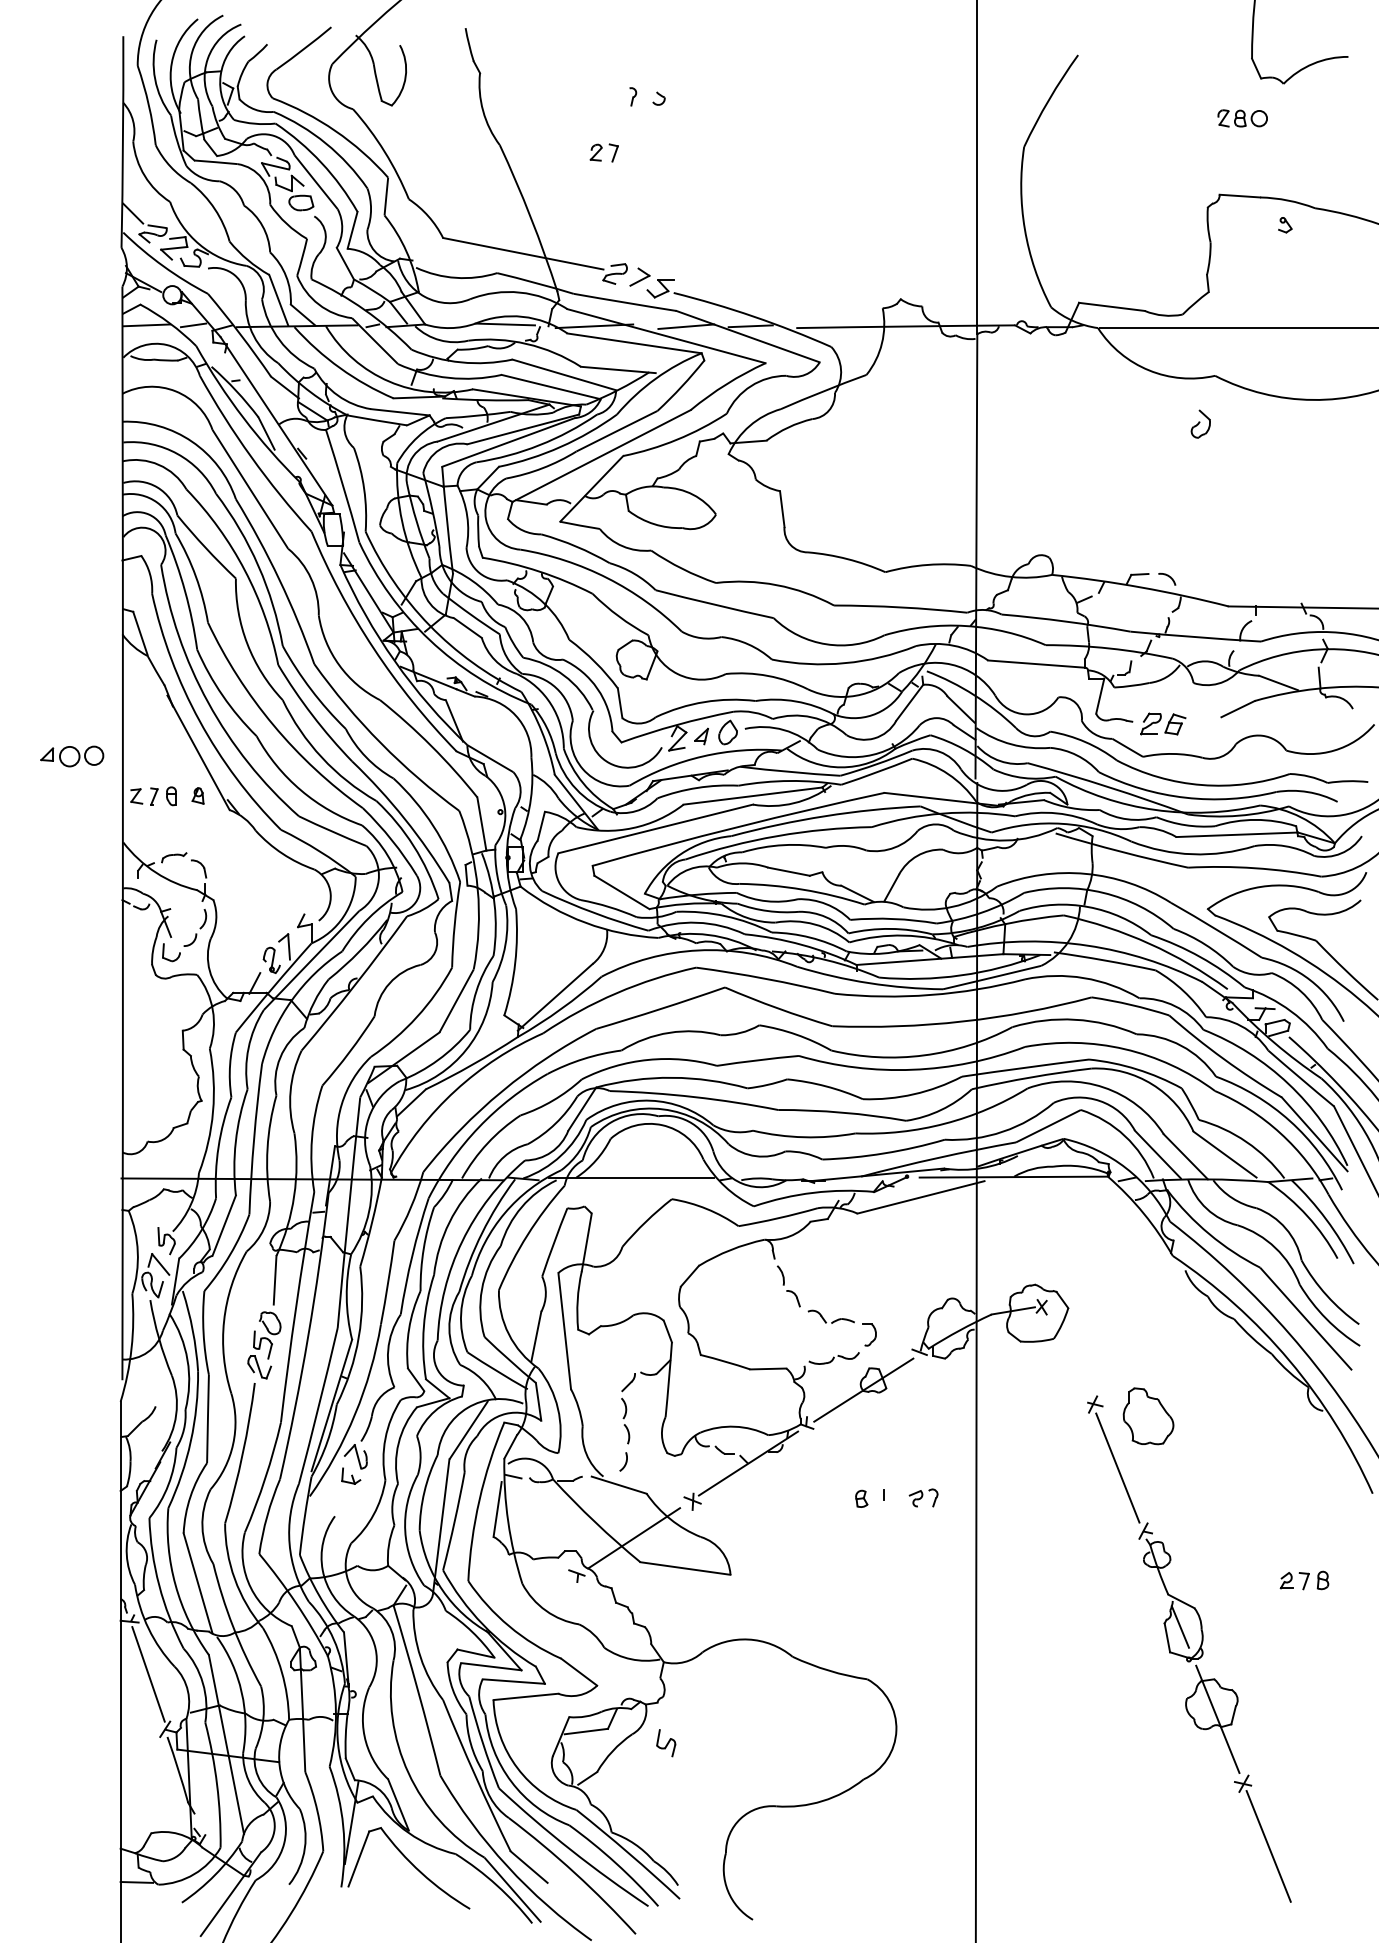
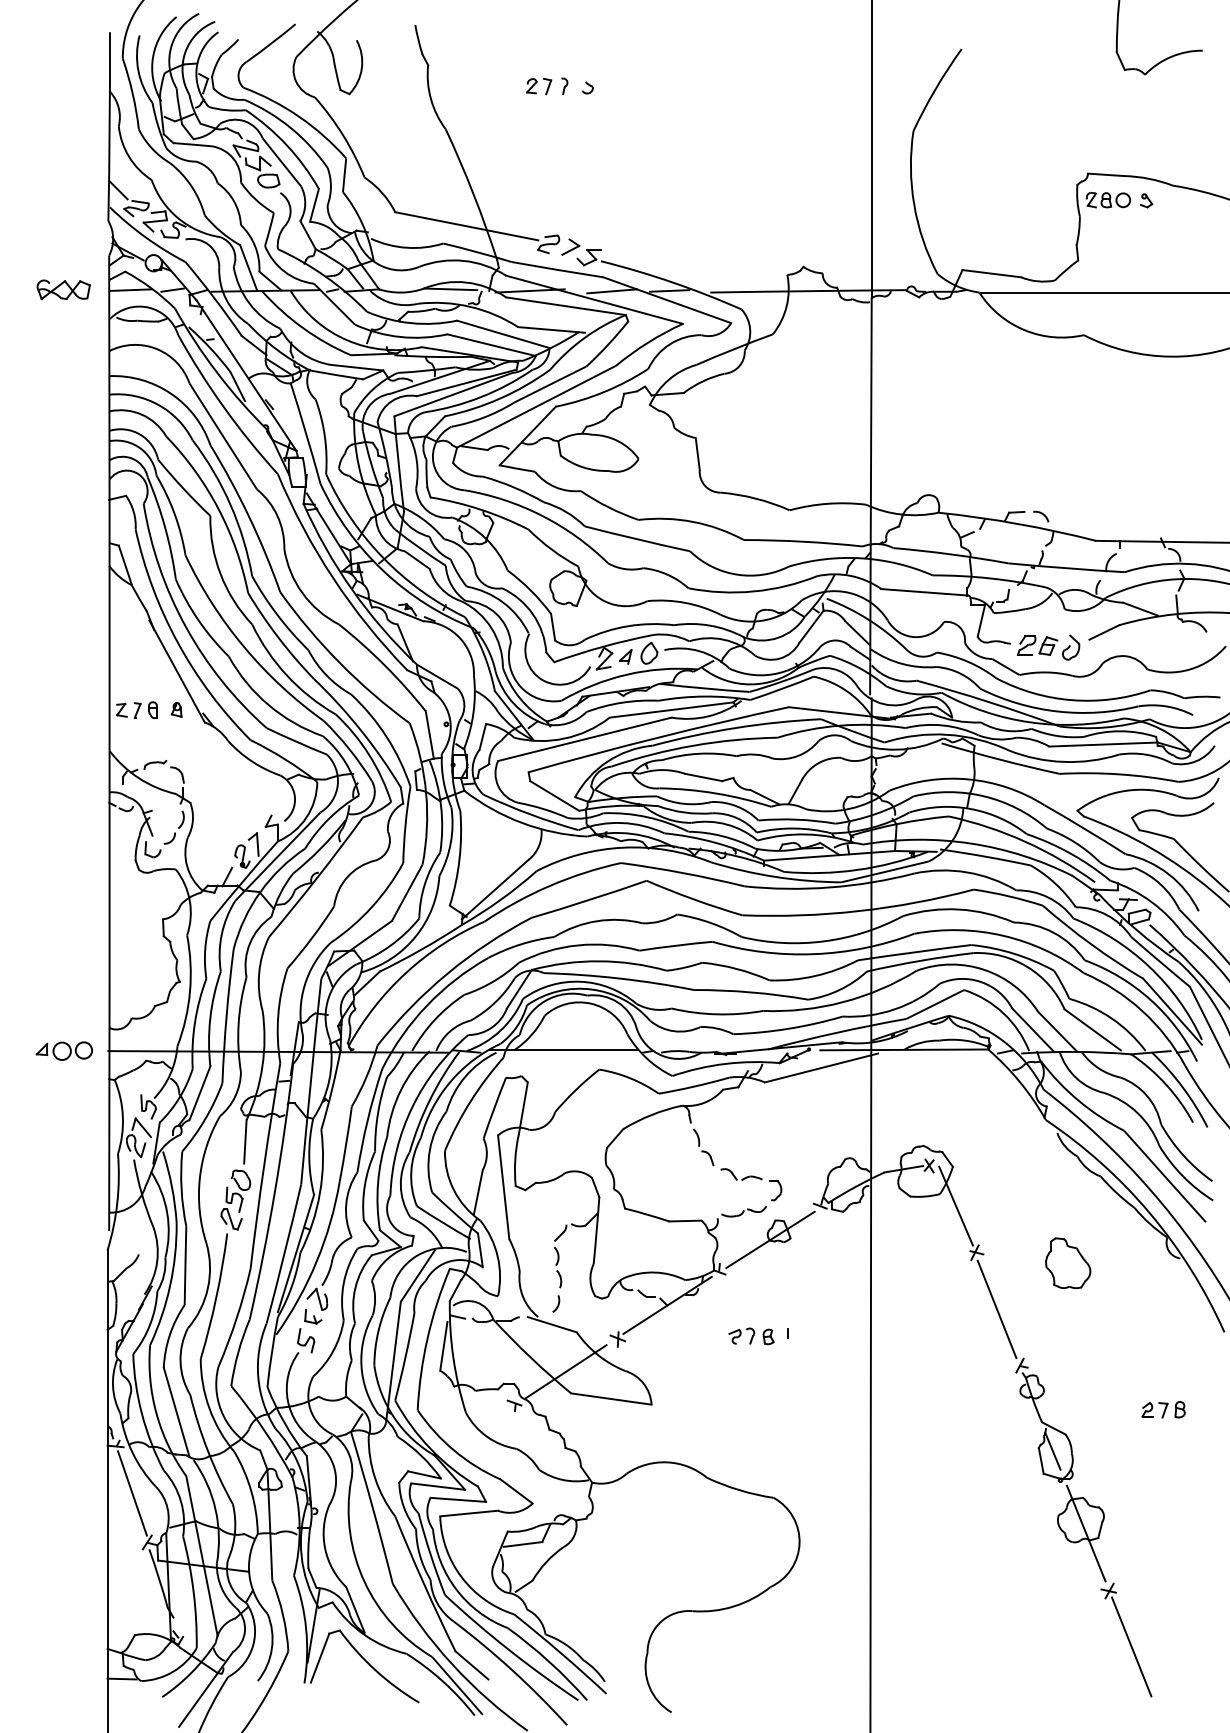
part: (1242, 118) -> (1108, 200), moved
part: (603, 152) -> (538, 86), moved
part: (71, 324) -> (63, 289), added
part: (1200, 423) -> (1070, 647), moved
part: (72, 756) -> (64, 1051), moved
line: (1071, 1352) -> (955, 1206), added
part: (1148, 1416) -> (1068, 1263), moved
part: (923, 1497) -> (741, 1335), moved
part: (666, 1743) -> (306, 1341), moved

